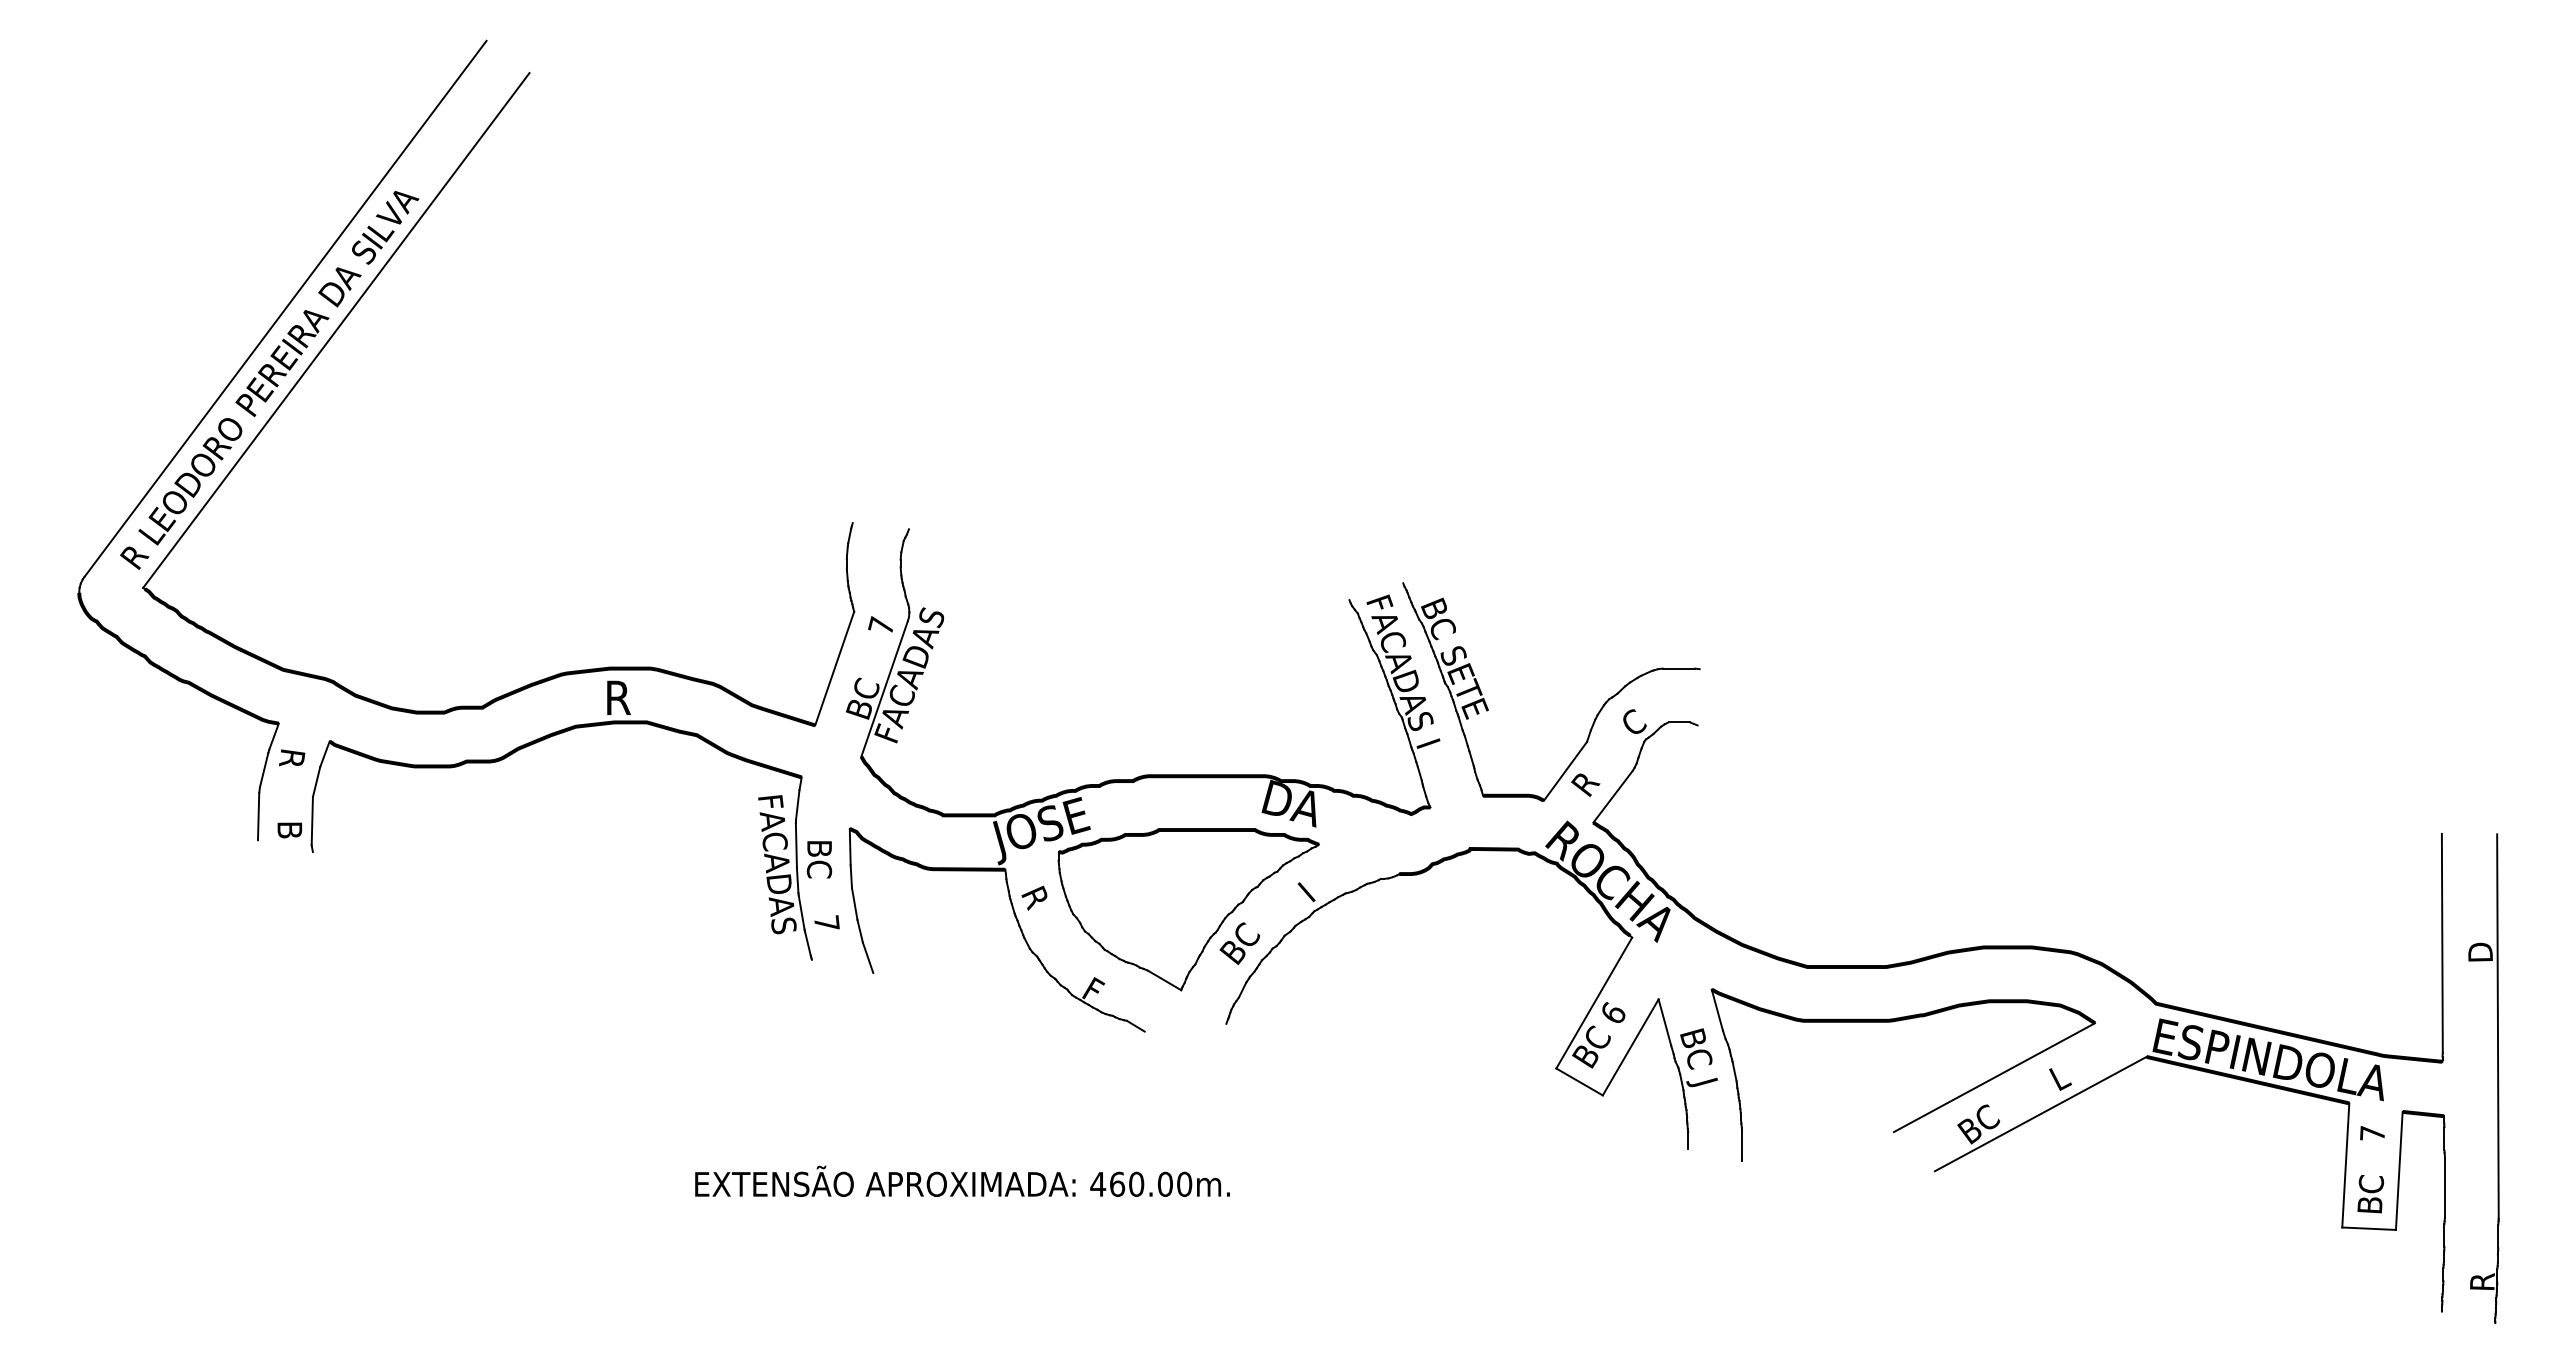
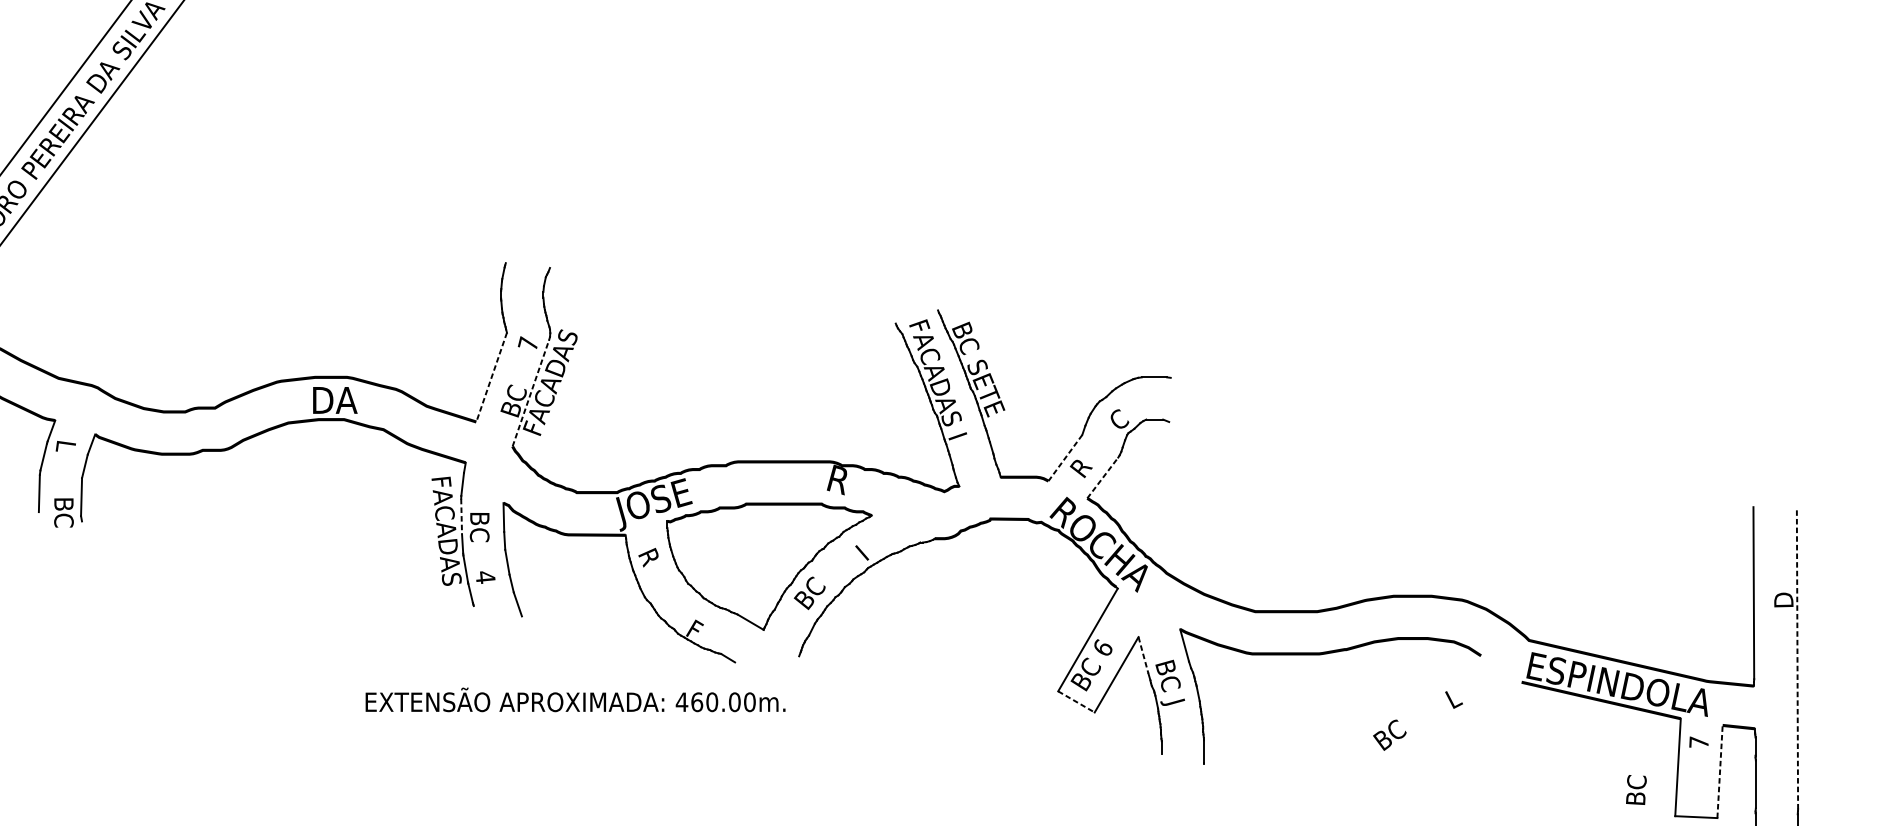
line: (834, 669) -> (491, 378), solid -> dashed
line: (884, 688) -> (530, 393), solid -> dashed
text: (637, 697) -> (336, 400), R -> DA
text: (291, 759) -> (65, 448), R -> L
line: (1565, 771) -> (1065, 458), solid -> dashed
line: (1613, 796) -> (1103, 477), solid -> dashed
text: (1290, 805) -> (849, 484), DA -> R
line: (796, 845) -> (461, 516), solid -> dashed
text: (289, 850) -> (63, 520), B -> BC
text: (826, 923) -> (485, 577), 7 -> 4
line: (1665, 1023) -> (1143, 656), solid -> dashed
line: (2497, 1026) -> (1797, 658), solid -> dashed
line: (1993, 1077) -> (1401, 698), removed
line: (1579, 1081) -> (1076, 701), solid -> dashed
line: (2040, 1113) -> (1438, 726), removed
line: (2399, 1170) -> (1720, 771), solid -> dashed
text: (962, 1180) -> (575, 699), moved
text: (2370, 1194) -> (1636, 790), moved

